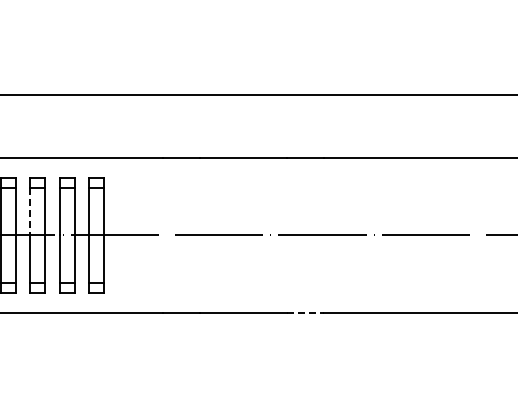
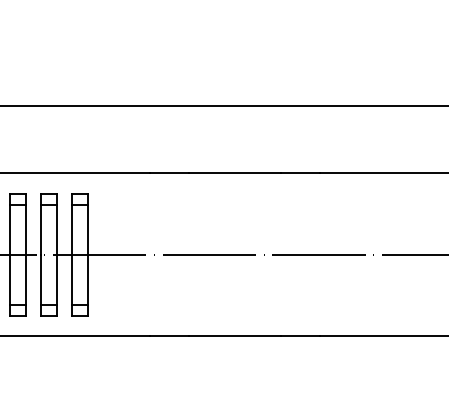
line: (30, 211) -> (10, 229), dashed -> solid
line: (305, 312) -> (300, 336), dashed -> solid

